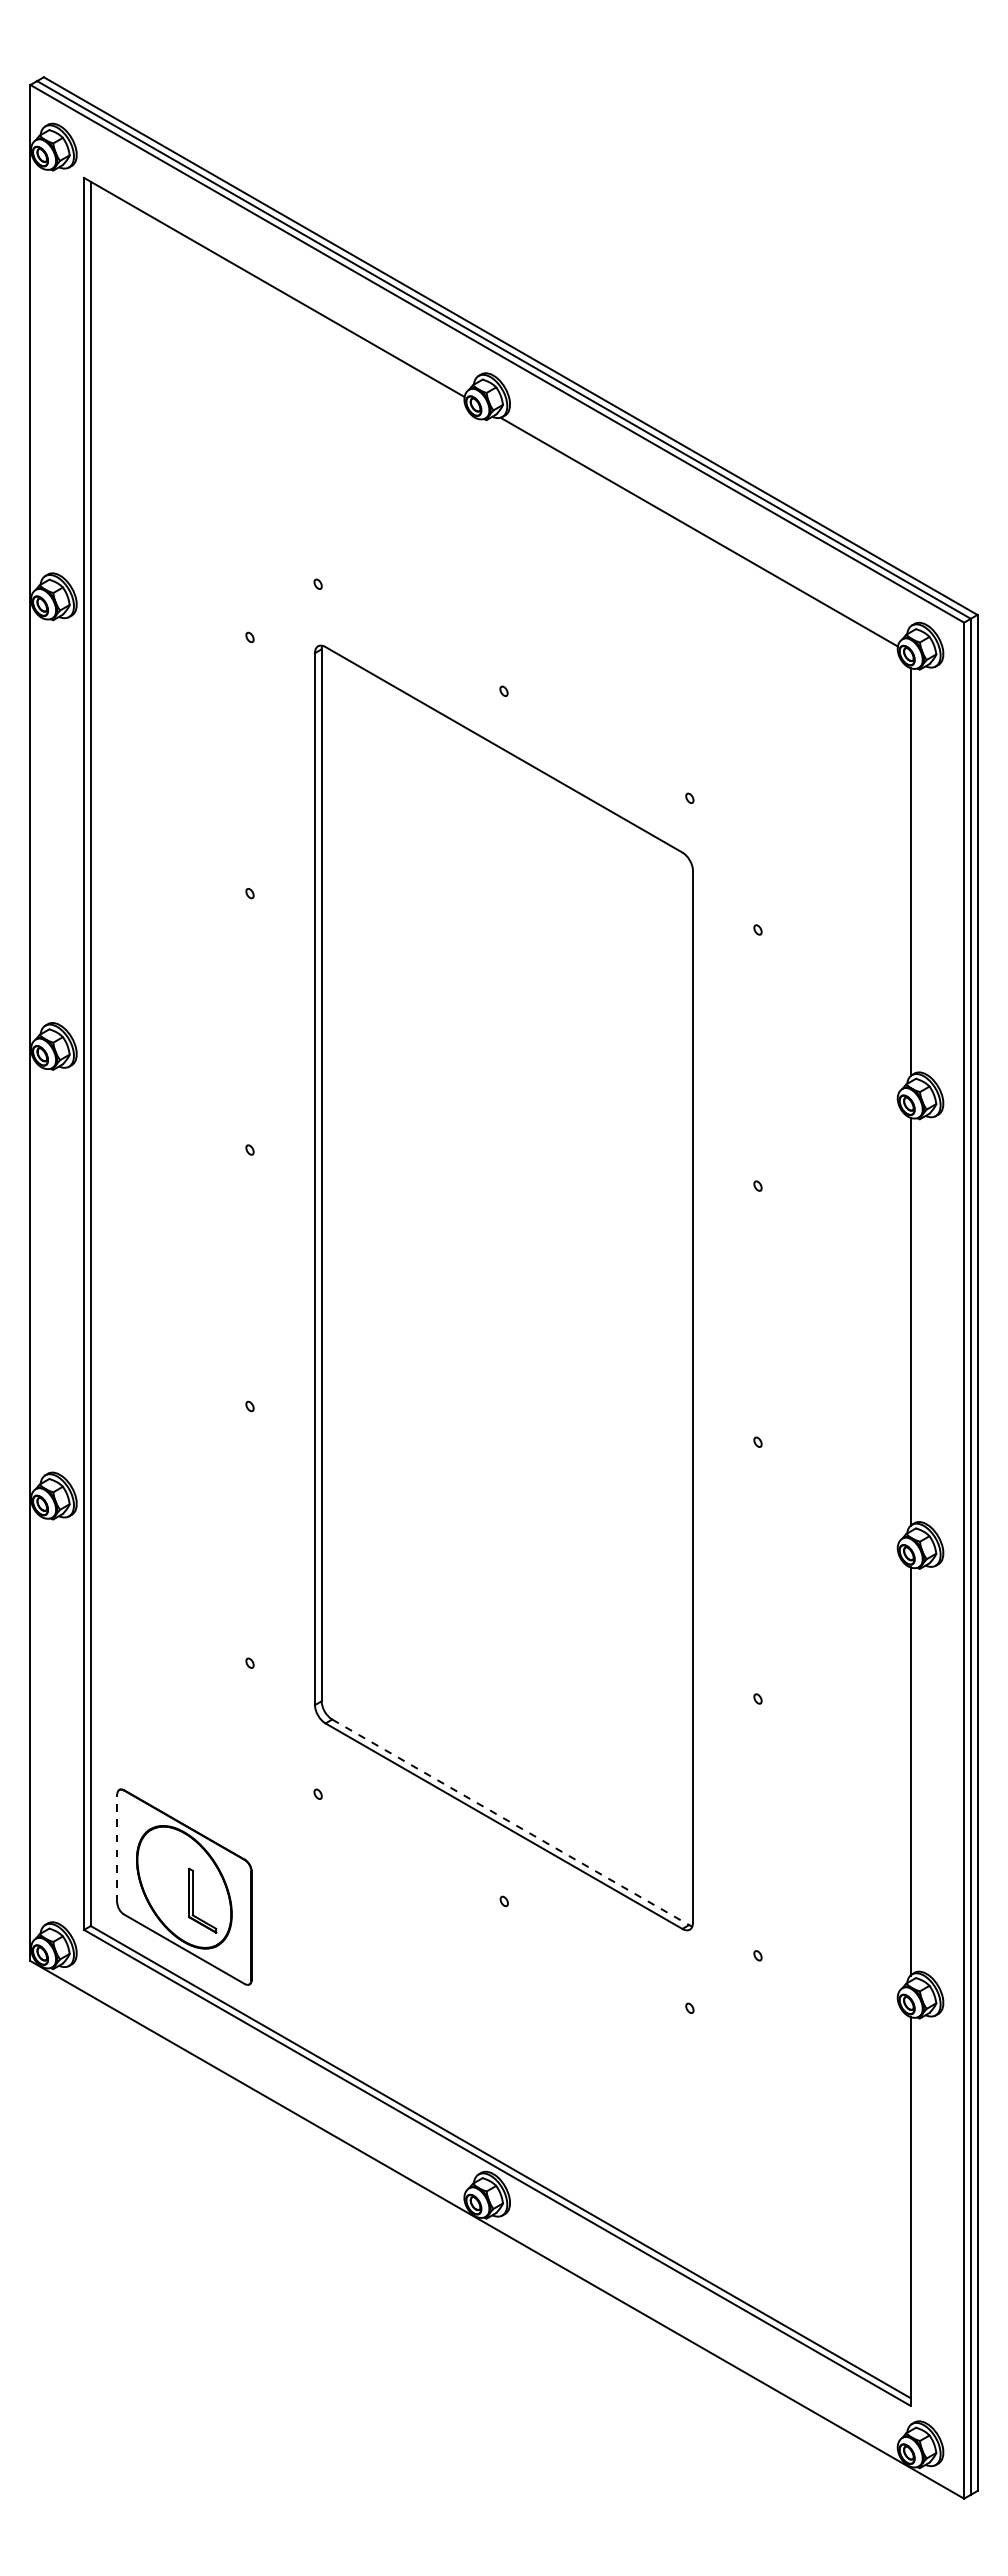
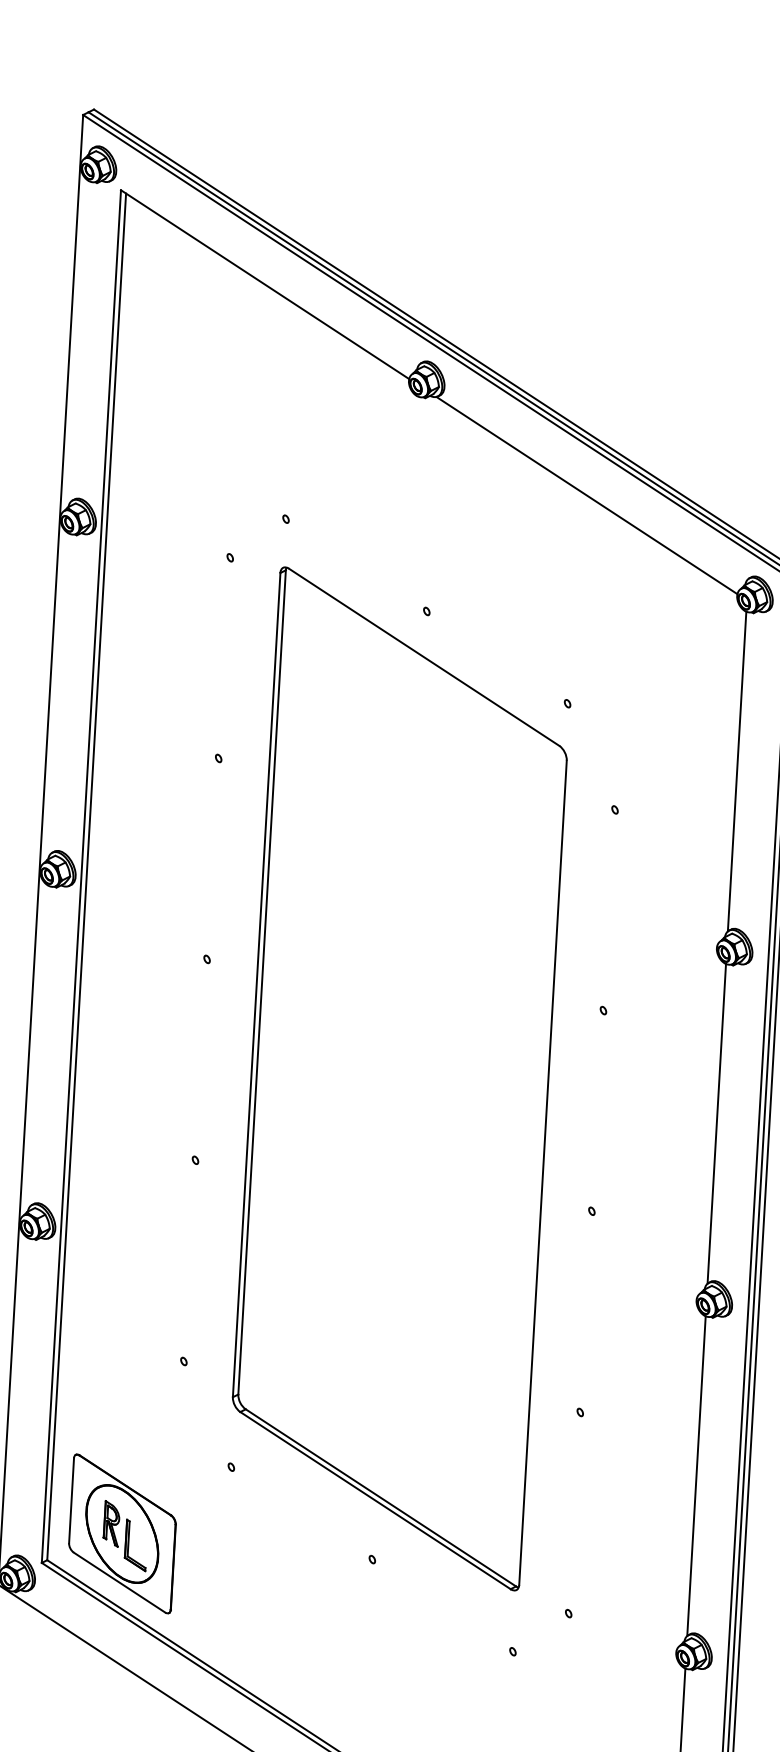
line: (510, 1822) -> (380, 1498), dashed -> solid
line: (117, 1848) -> (71, 1500), dashed -> solid
part: (169, 1874) -> (111, 1523), added

